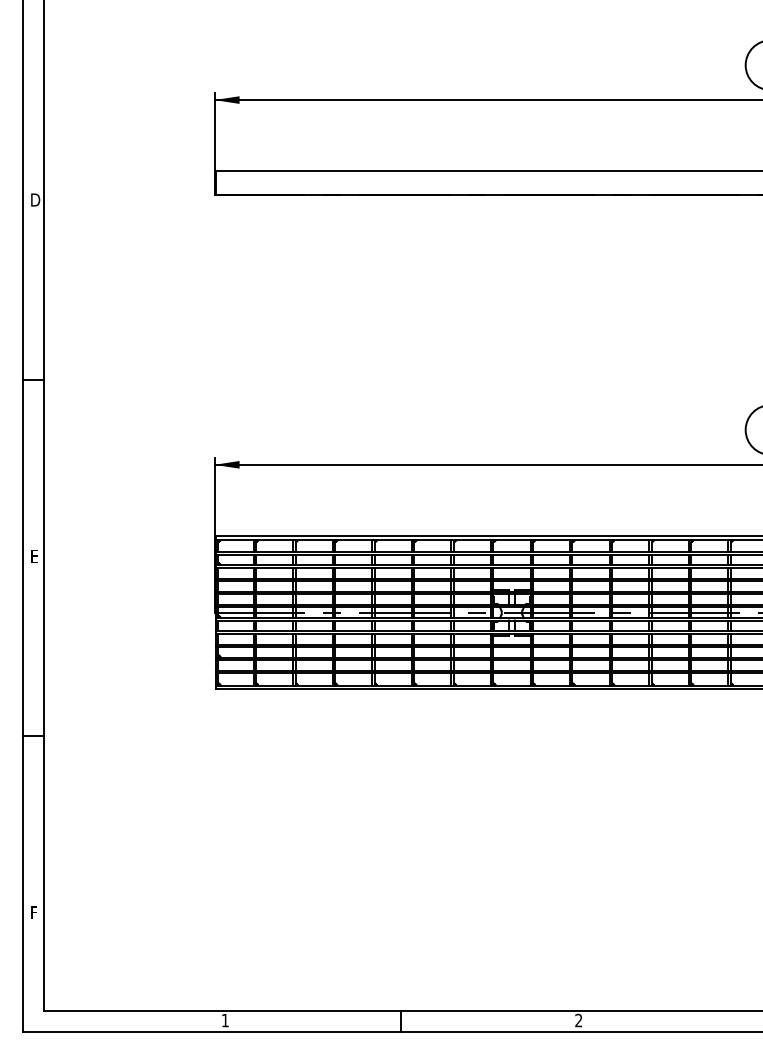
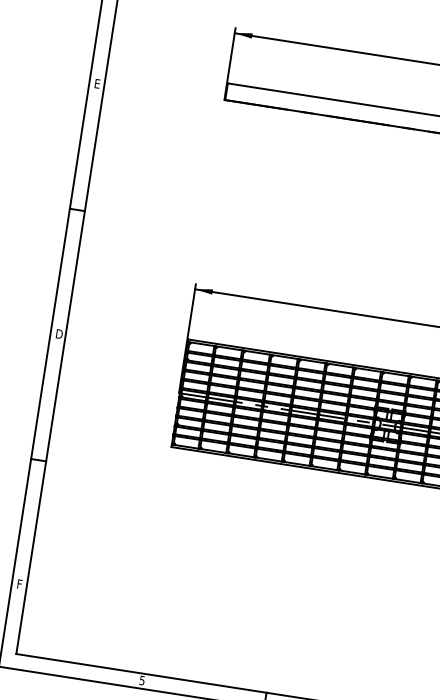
text: (35, 199) -> (98, 83), D -> E
text: (35, 555) -> (59, 333), E -> D
text: (224, 1020) -> (141, 680), 1 -> 5

